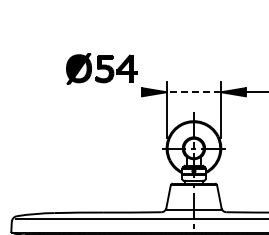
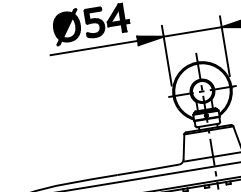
line: (100, 92) -> (93, 48), added
line: (193, 92) -> (192, 32), dashed -> solid

